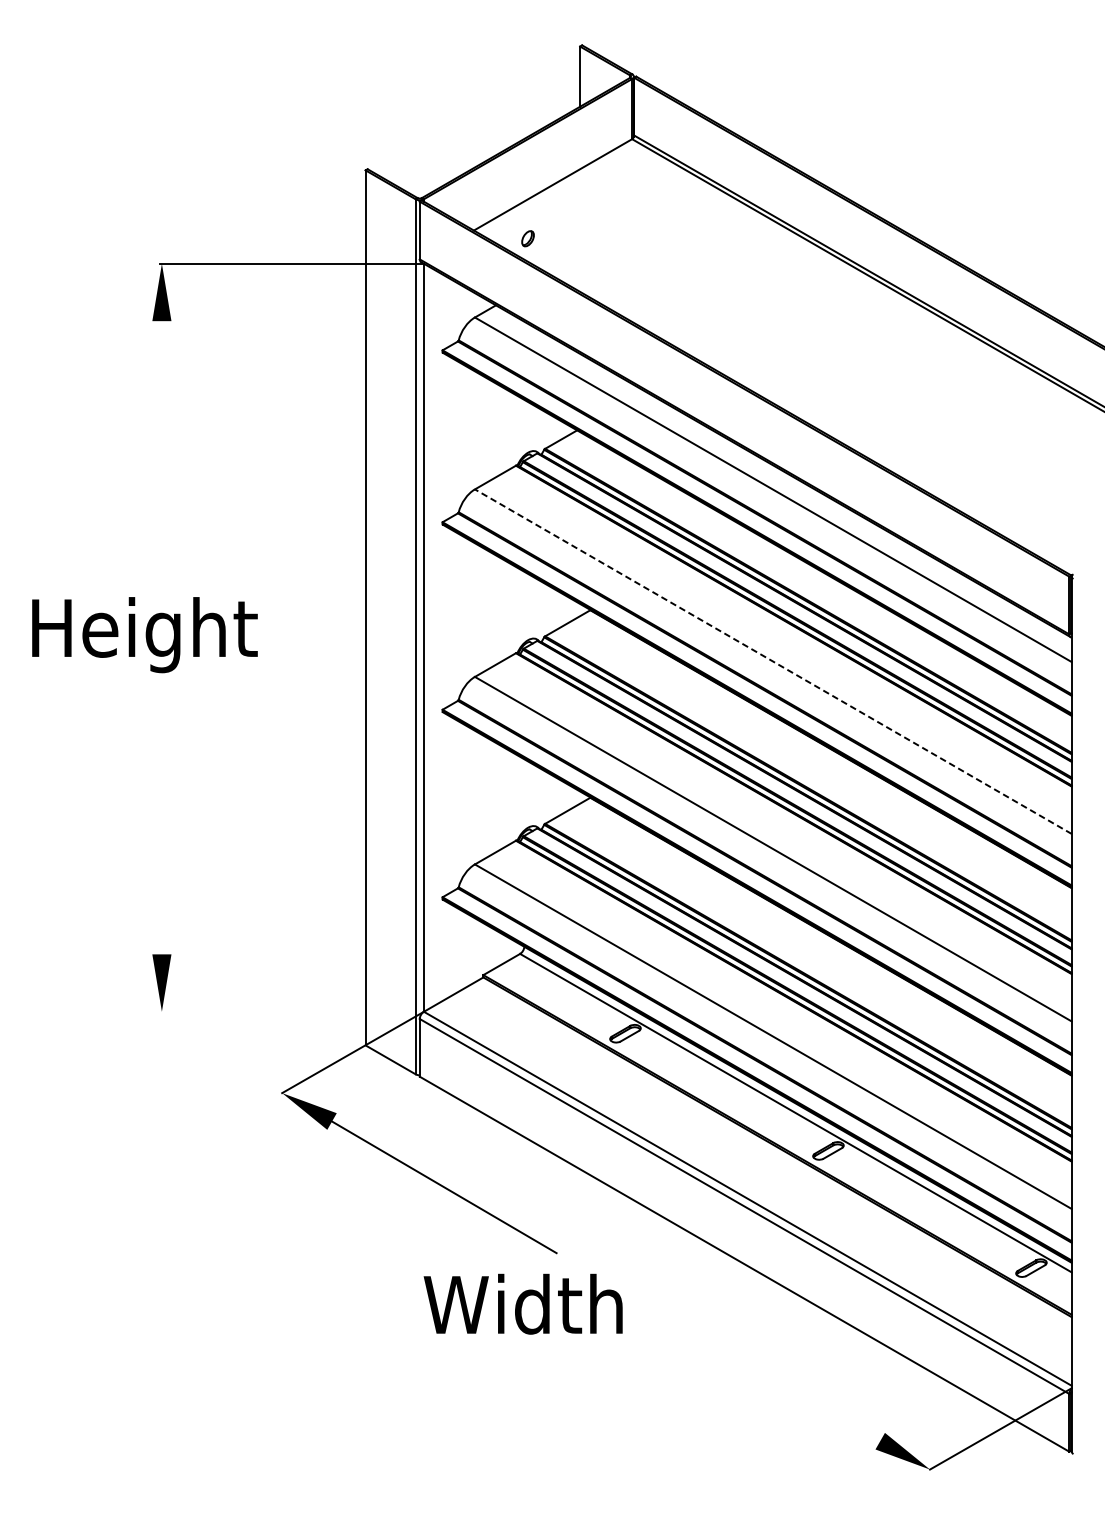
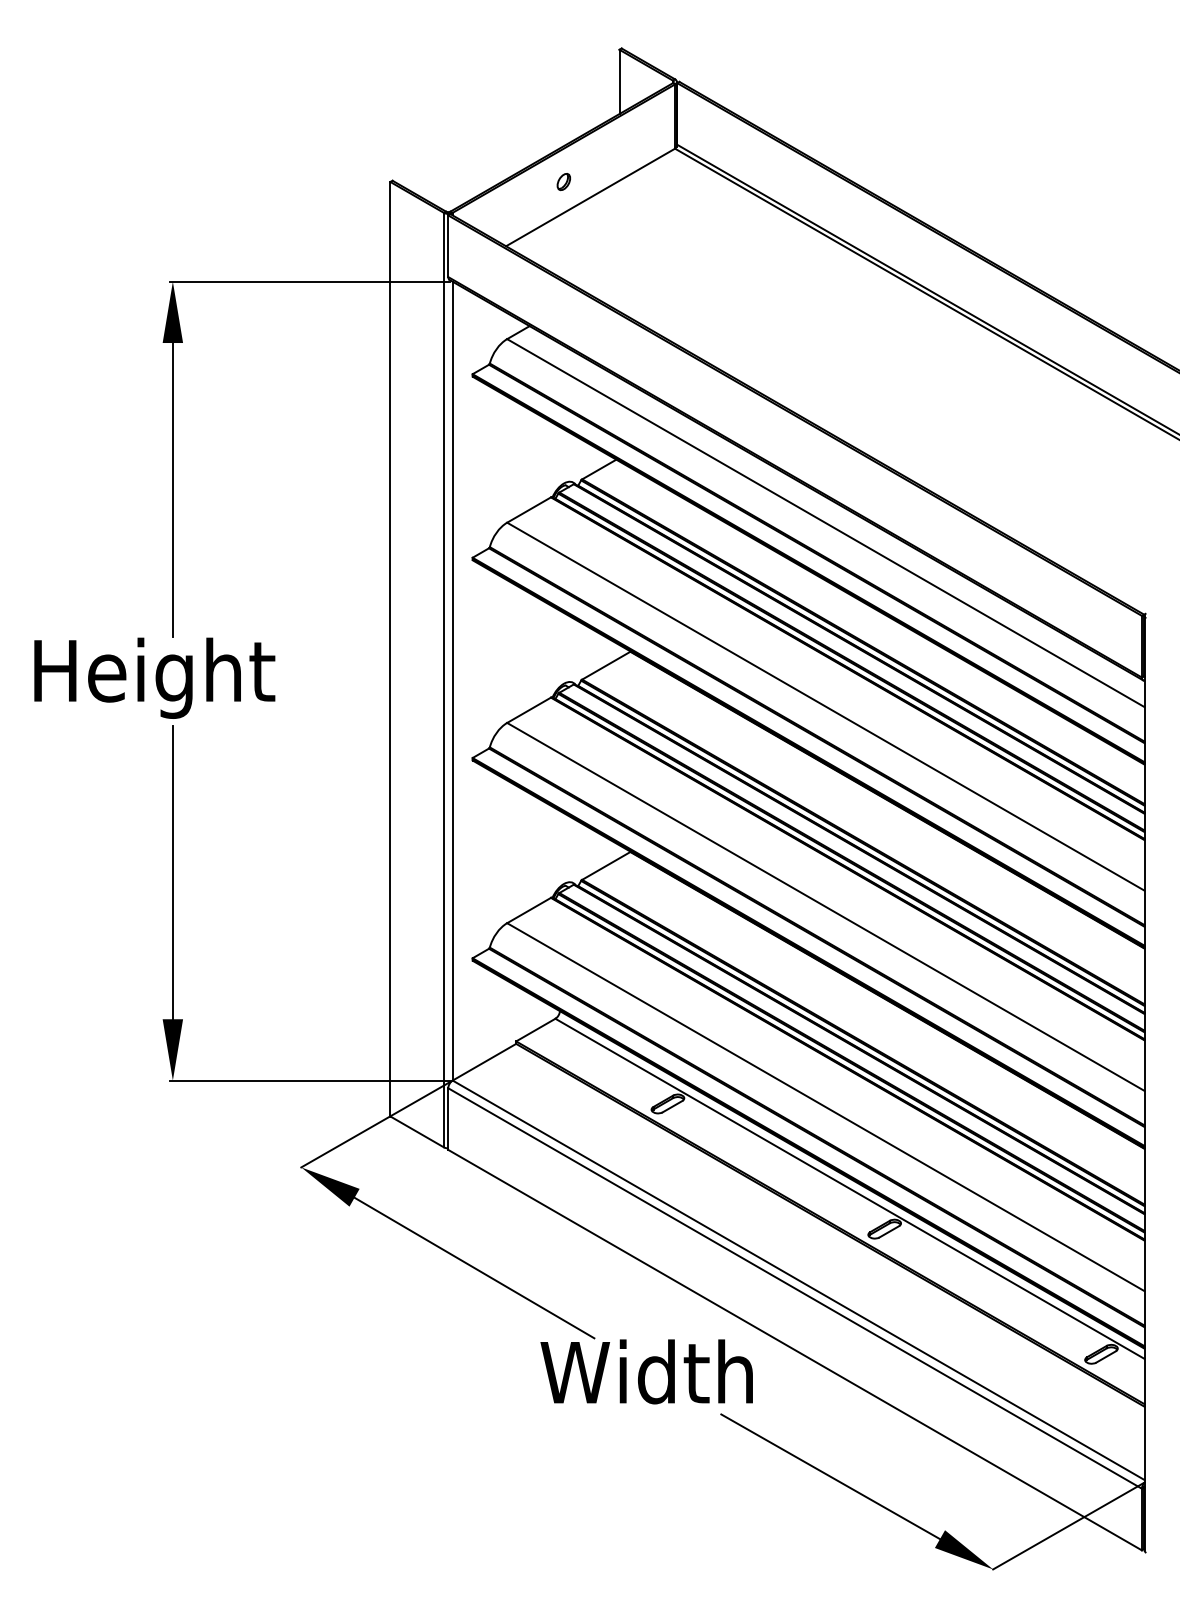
part: (527, 239) -> (563, 182), moved
line: (161, 458) -> (172, 489), added
line: (773, 661) -> (825, 706), dashed -> solid
line: (161, 816) -> (172, 872), added
line: (290, 1011) -> (310, 1080), added
text: (523, 1303) -> (646, 1371), moved
line: (777, 1382) -> (830, 1476), added

